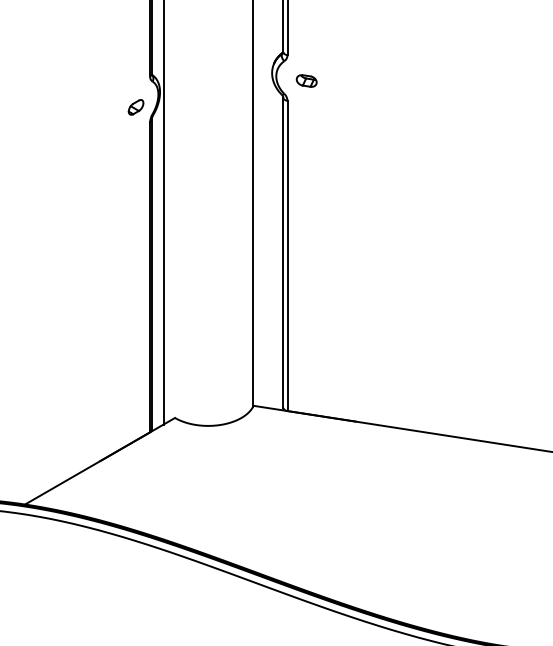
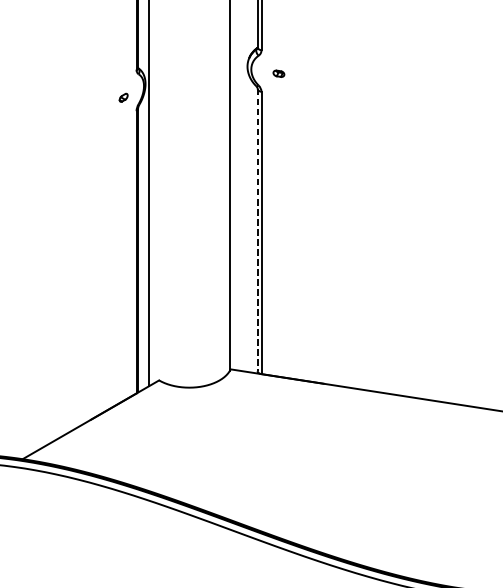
part: (306, 80) -> (278, 73), size x0.6
part: (135, 107) -> (123, 97), size x0.6
line: (283, 253) -> (257, 230), solid -> dashed

